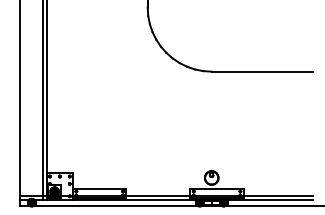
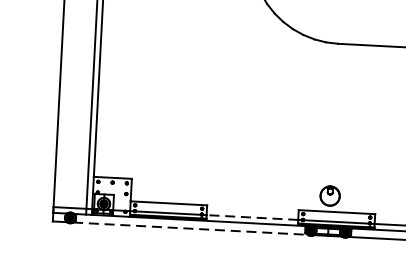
line: (158, 195) -> (252, 217), solid -> dashed
line: (115, 205) -> (190, 228), solid -> dashed

